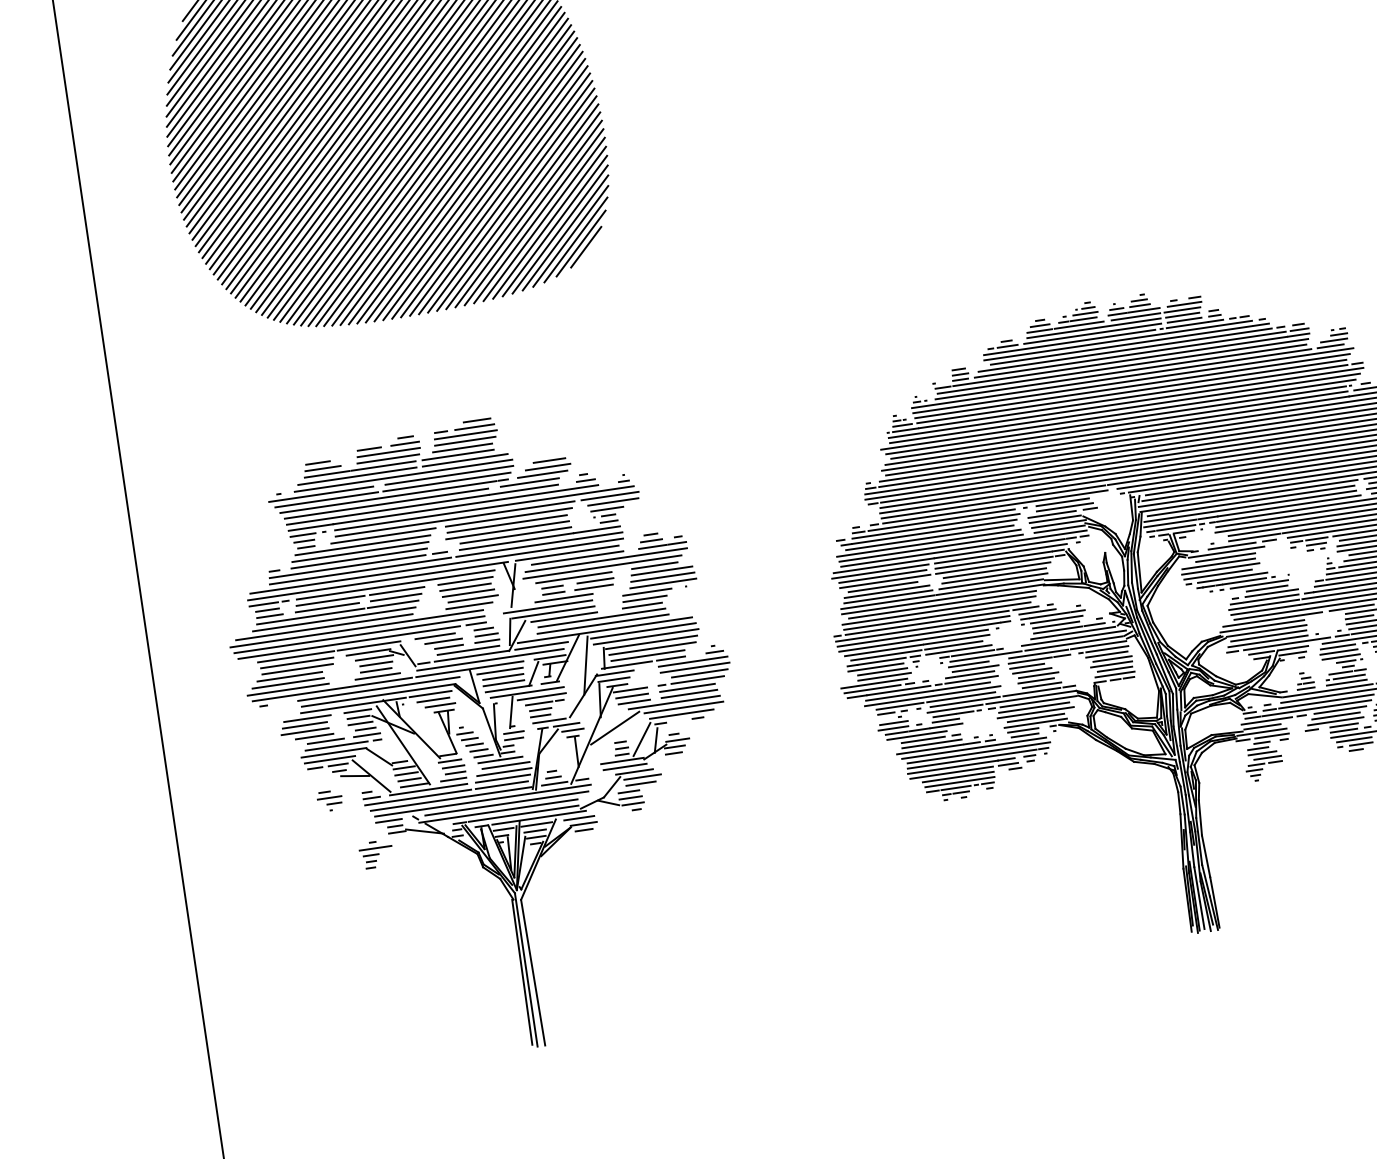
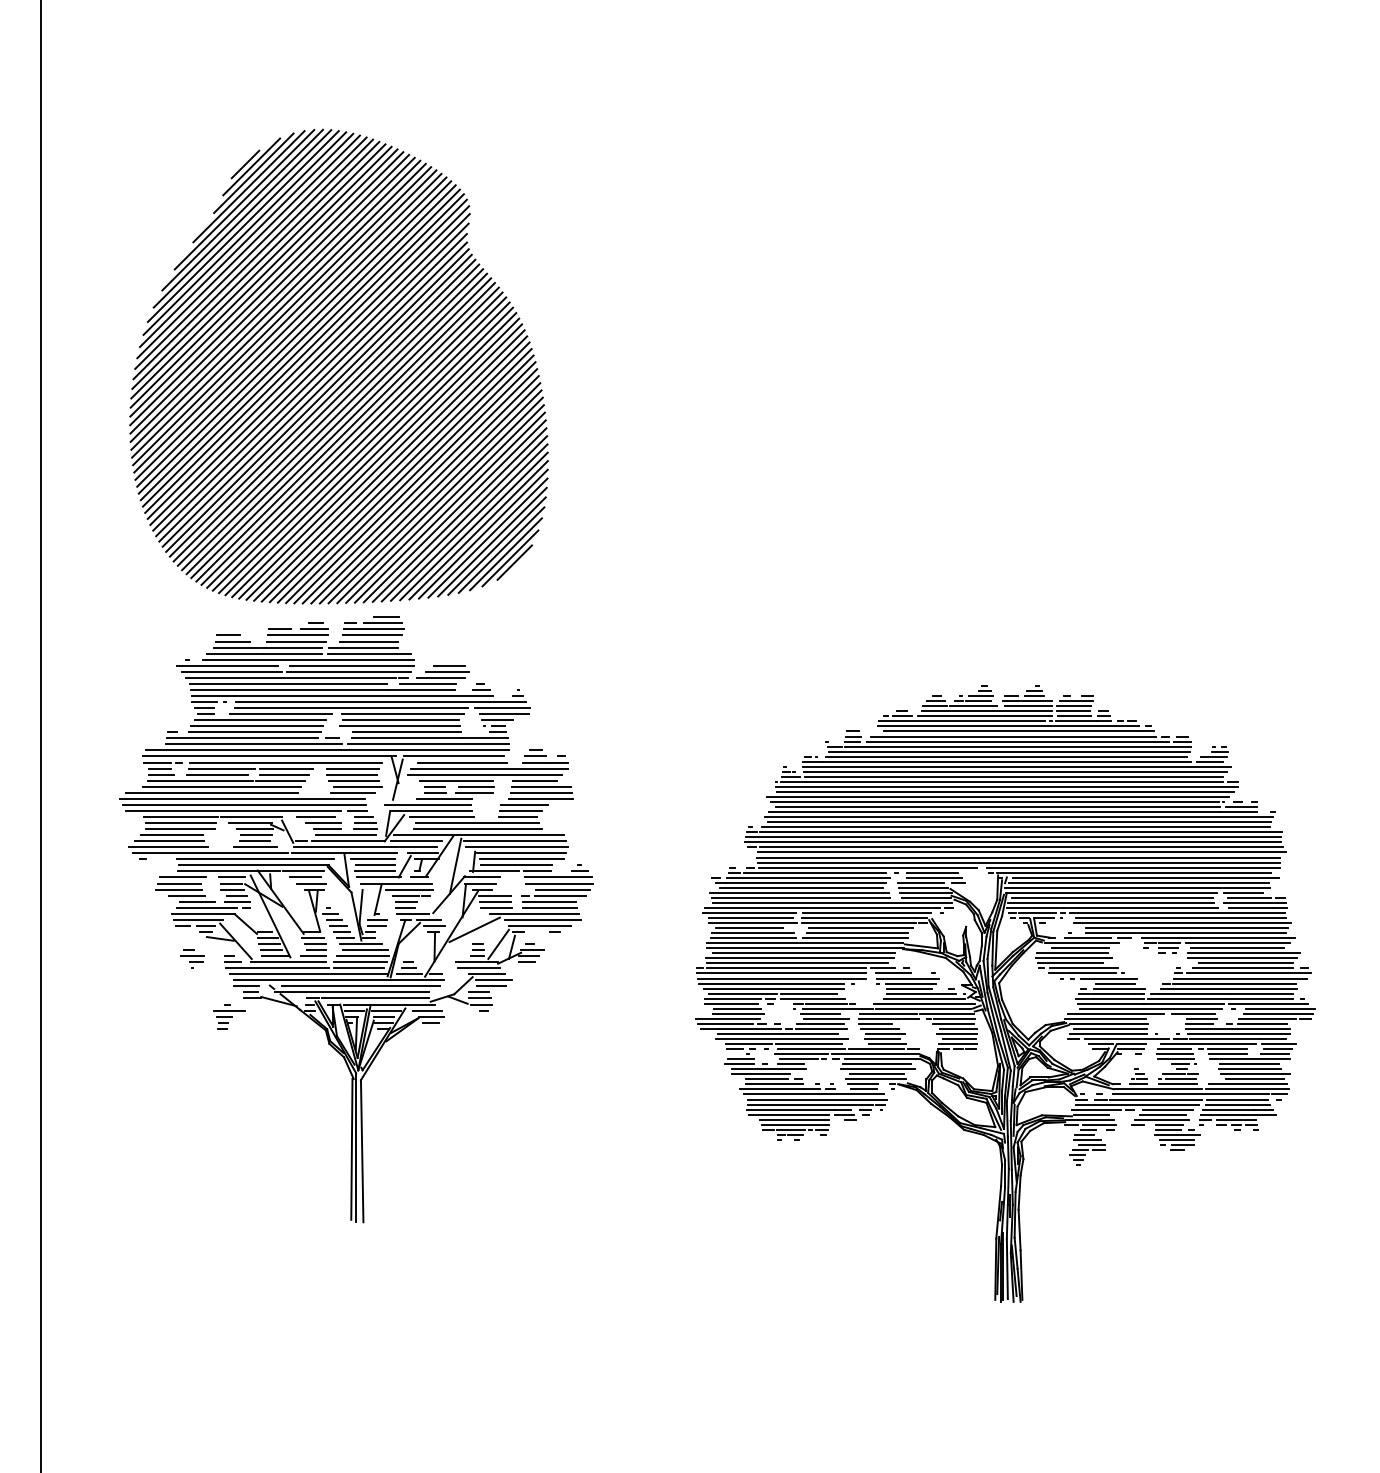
part: (492, 735) -> (356, 919), moved

